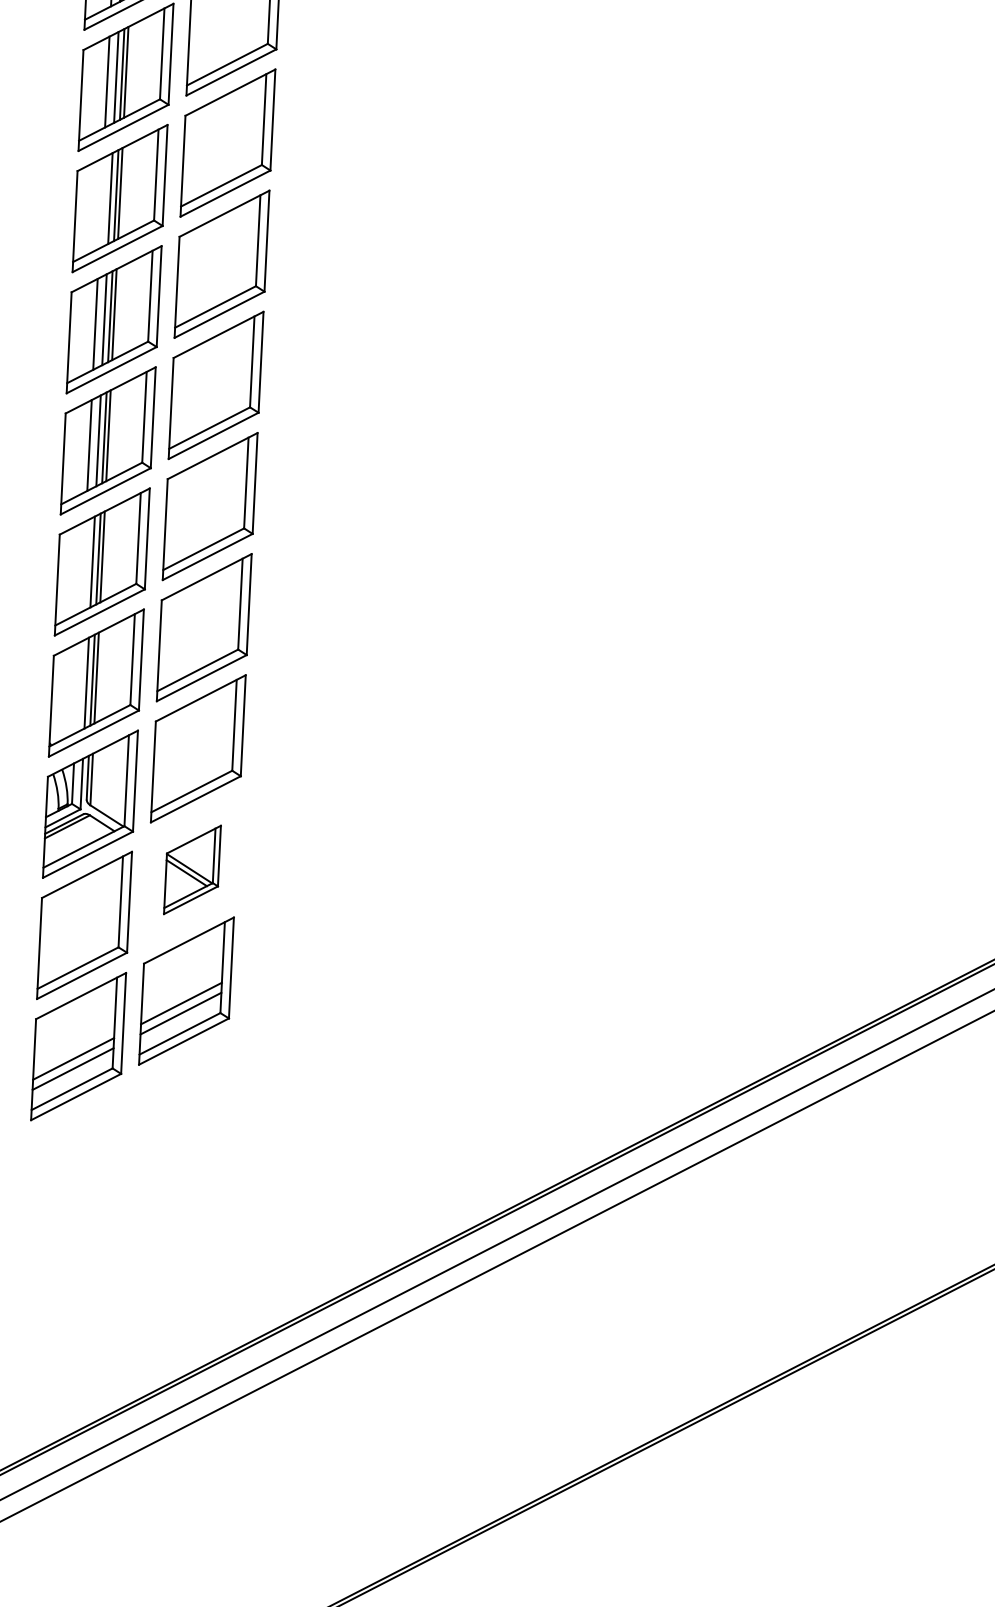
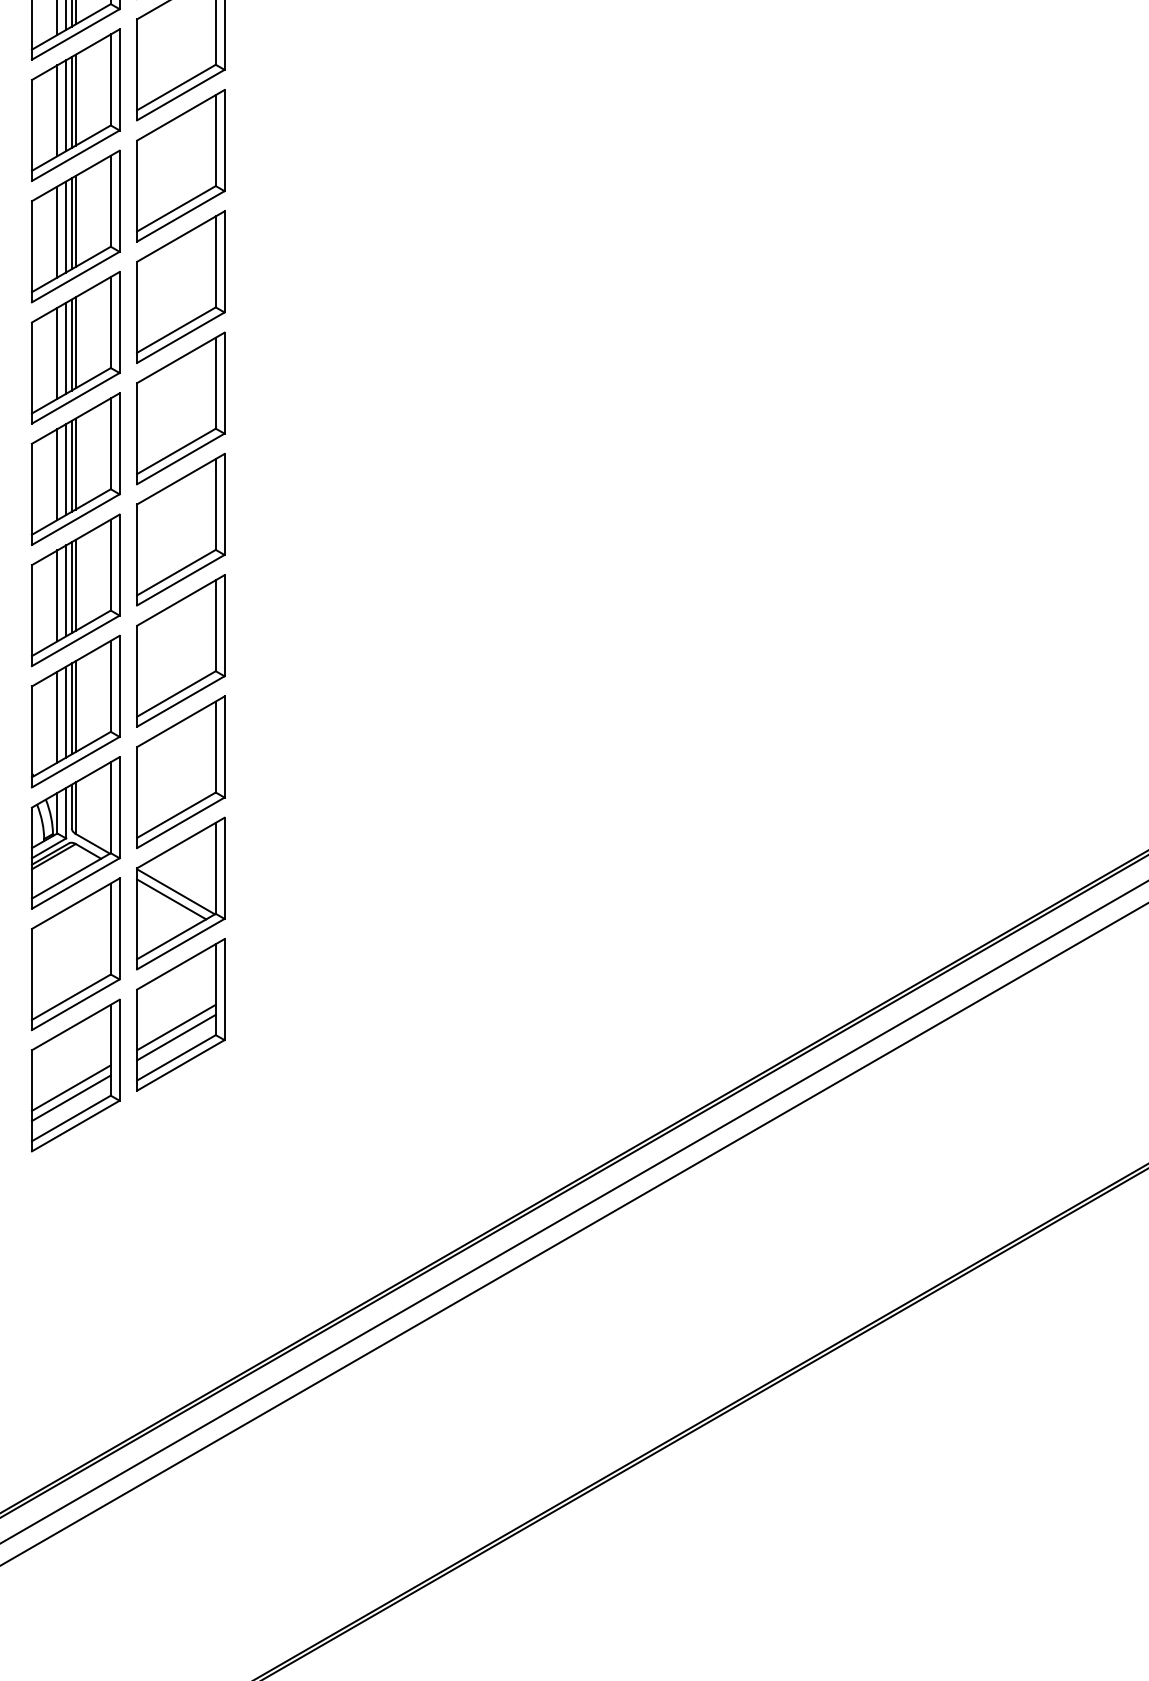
line: (101, 202) -> (57, 231), added
line: (83, 566) -> (57, 595), added
line: (77, 687) -> (57, 716), added
part: (192, 869) -> (180, 893), size x1.67

